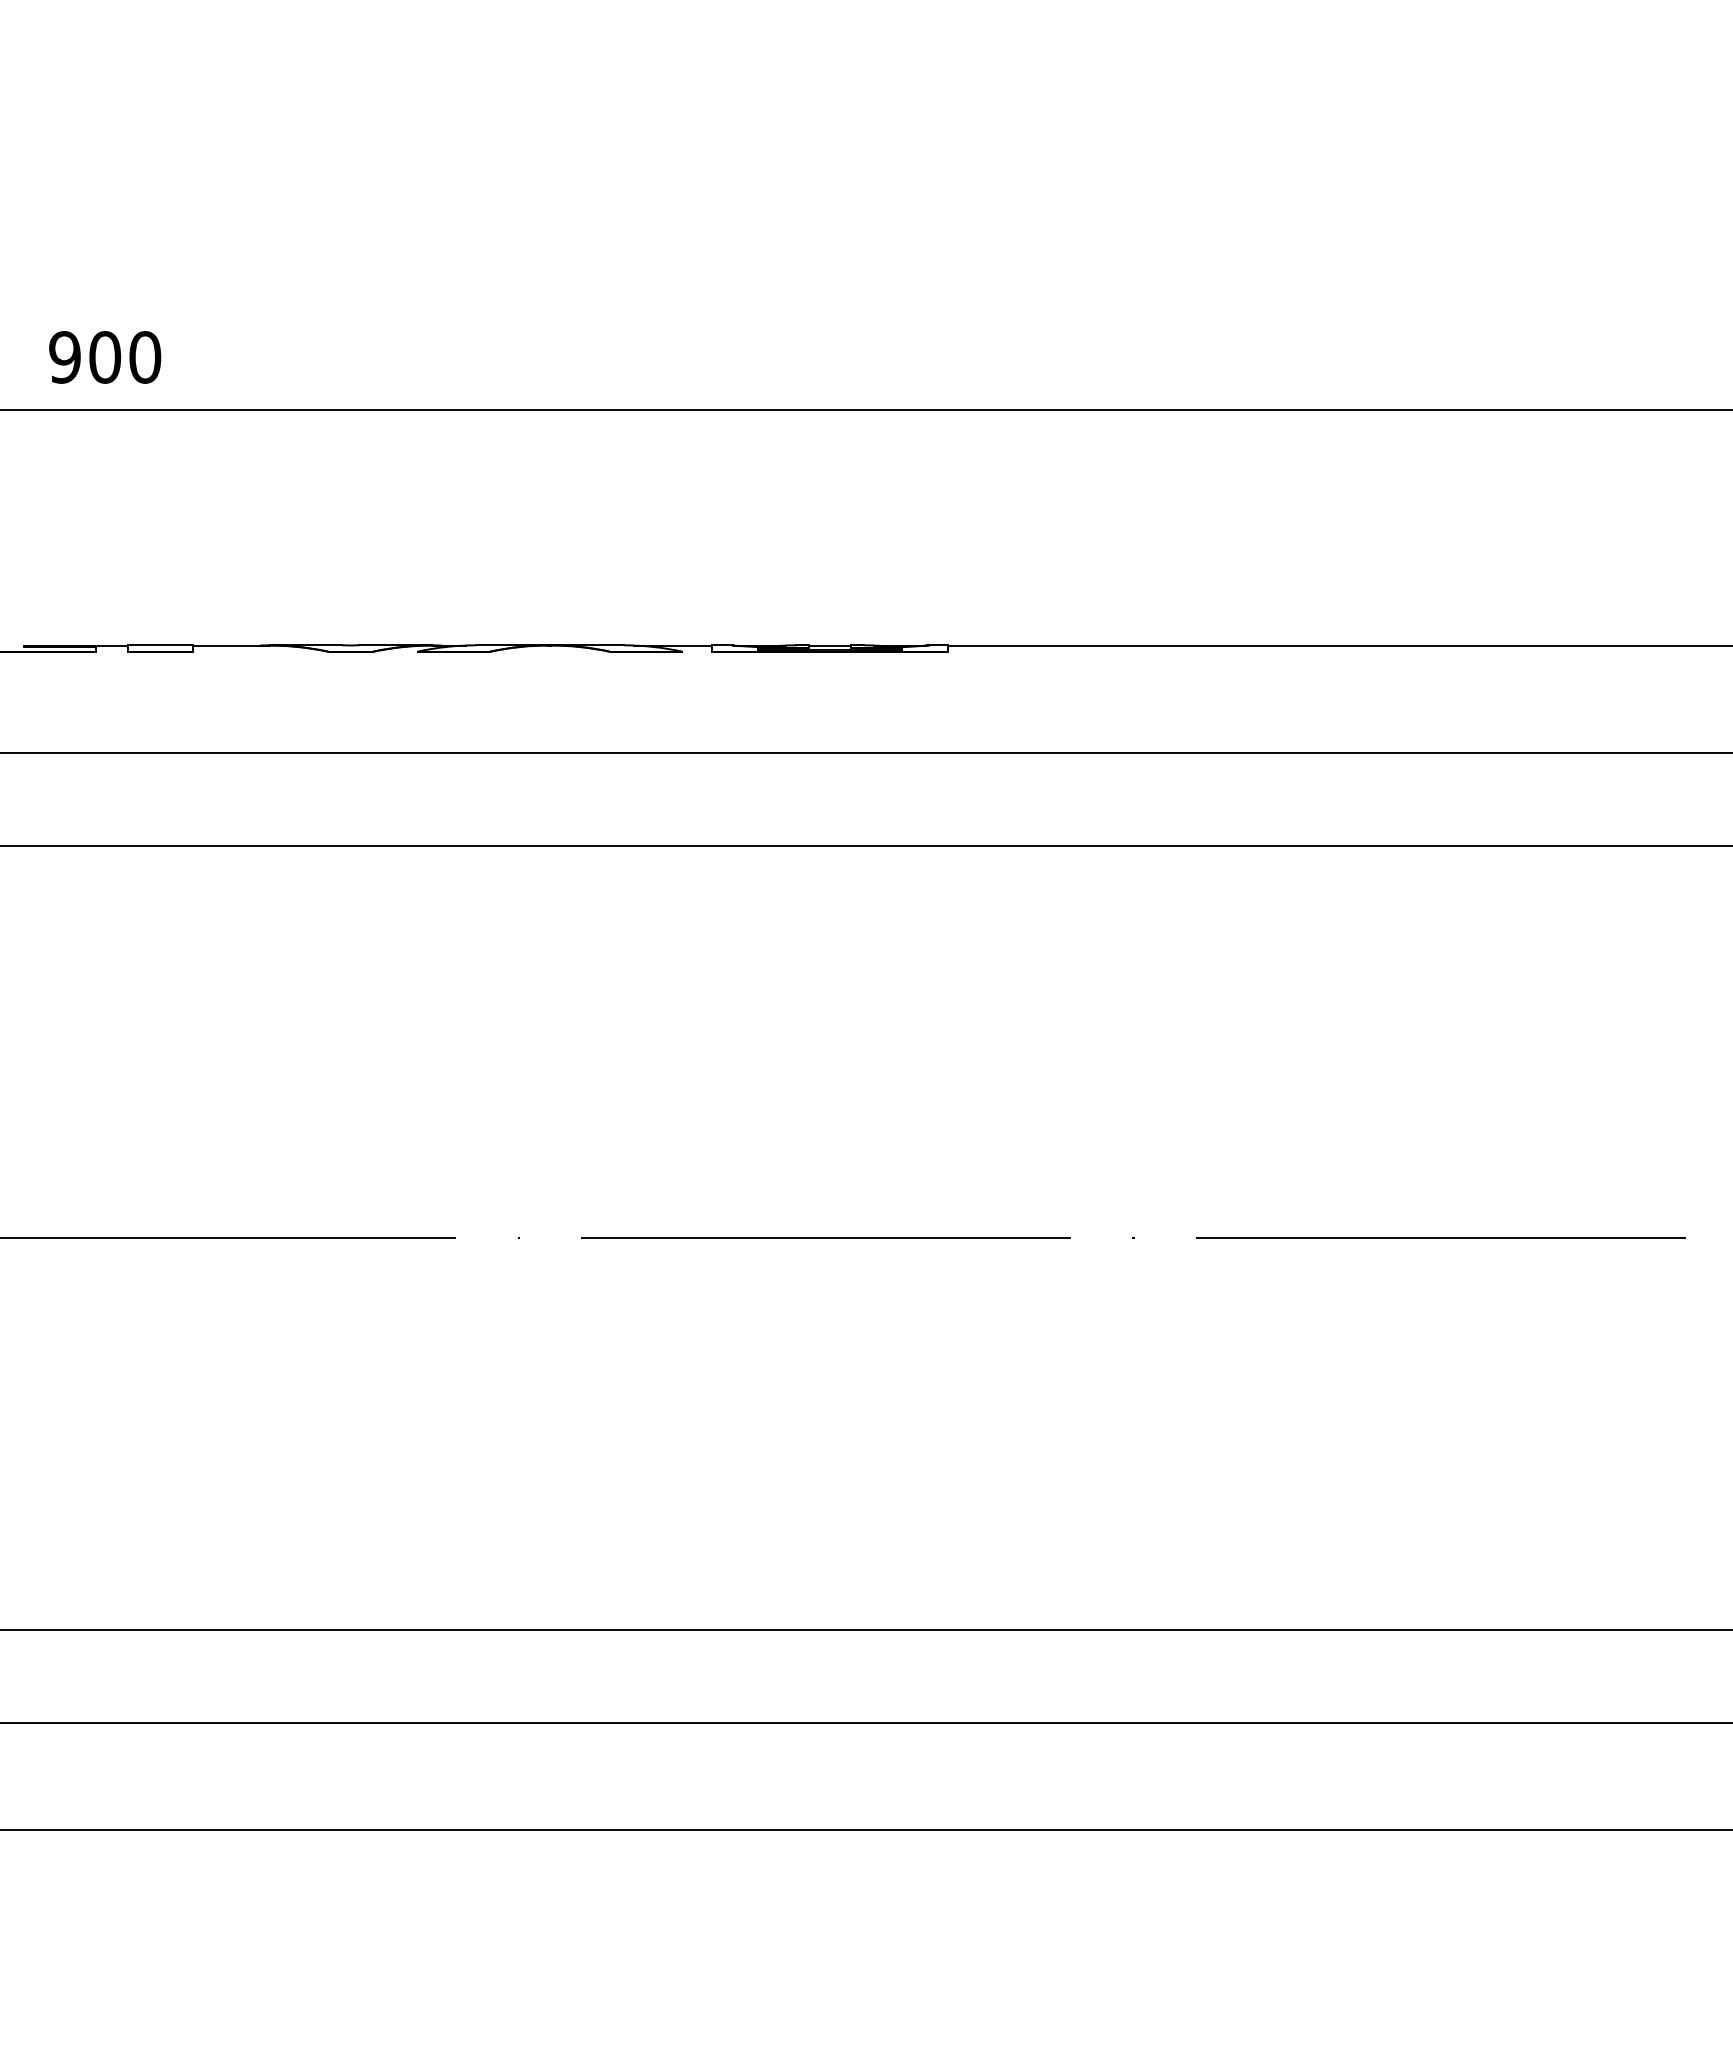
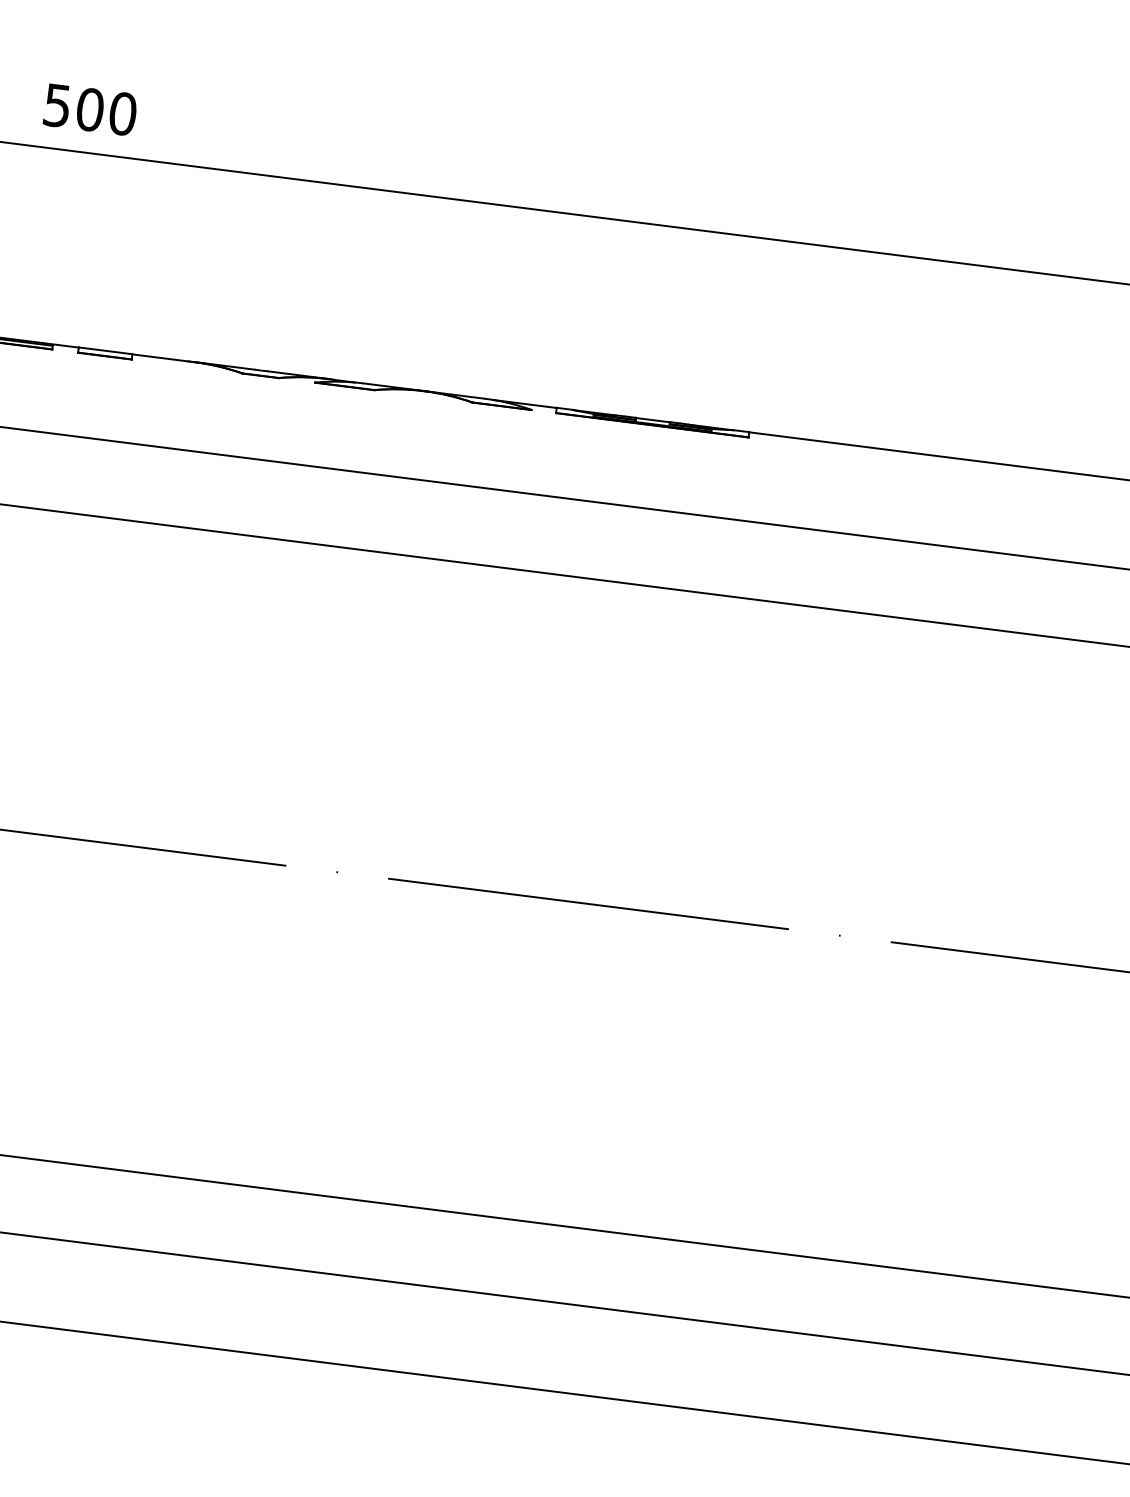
text: (64, 357) -> (57, 105), 900 -> 500

